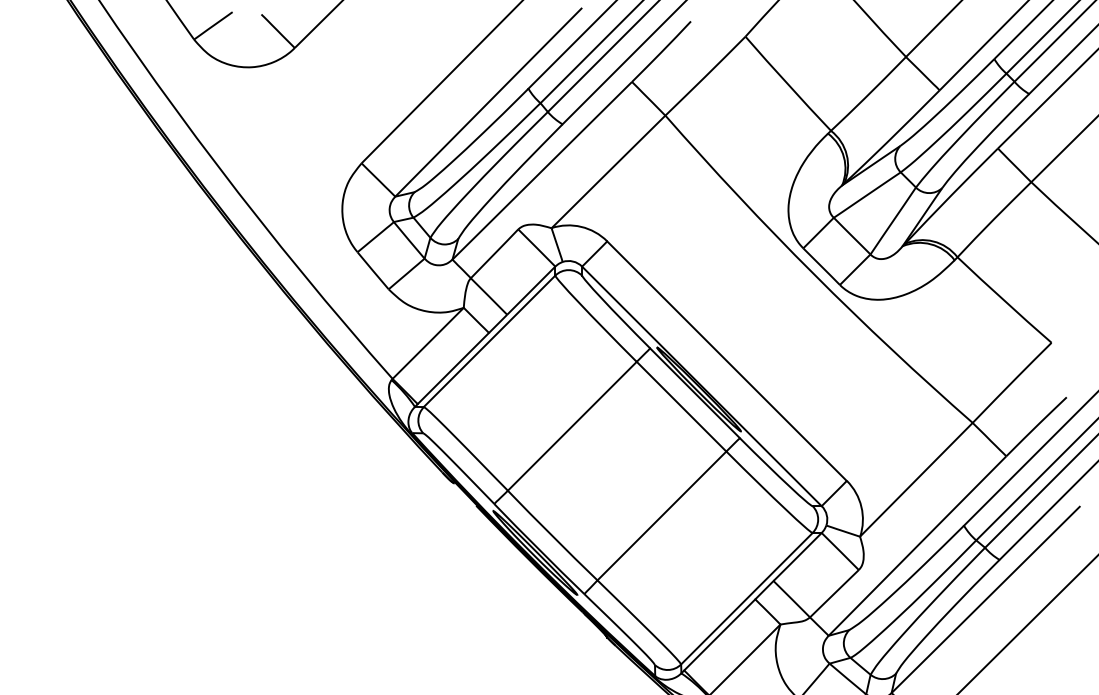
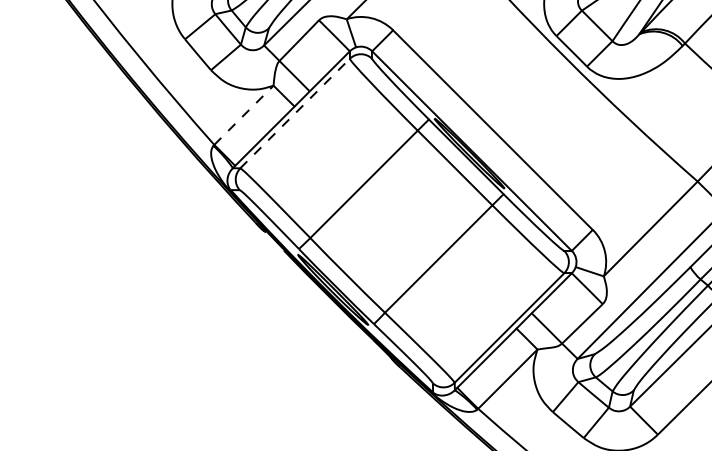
line: (489, 341) -> (295, 113), solid -> dashed
line: (428, 343) -> (244, 115), solid -> dashed

